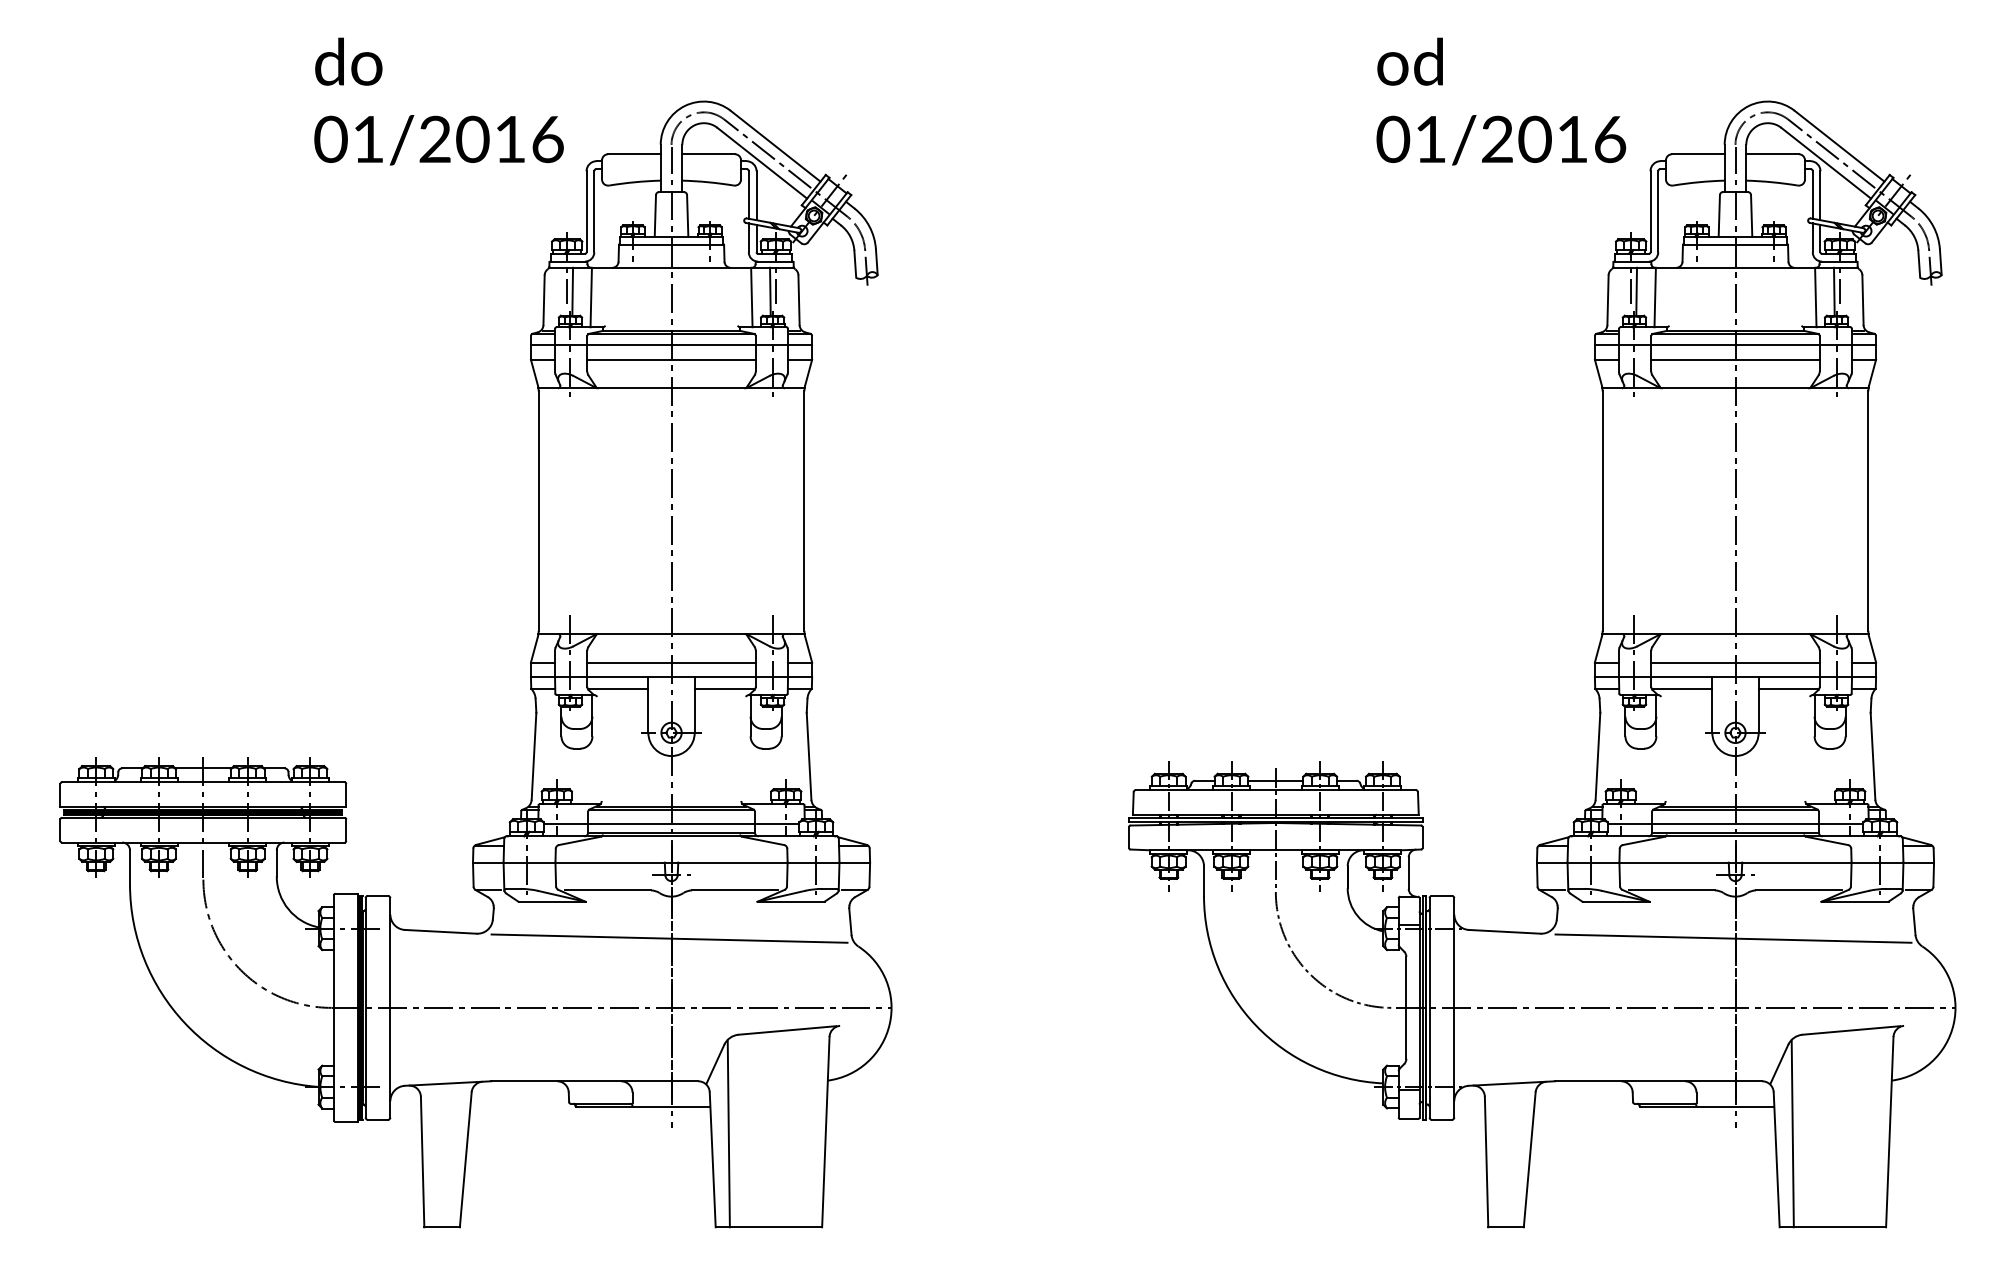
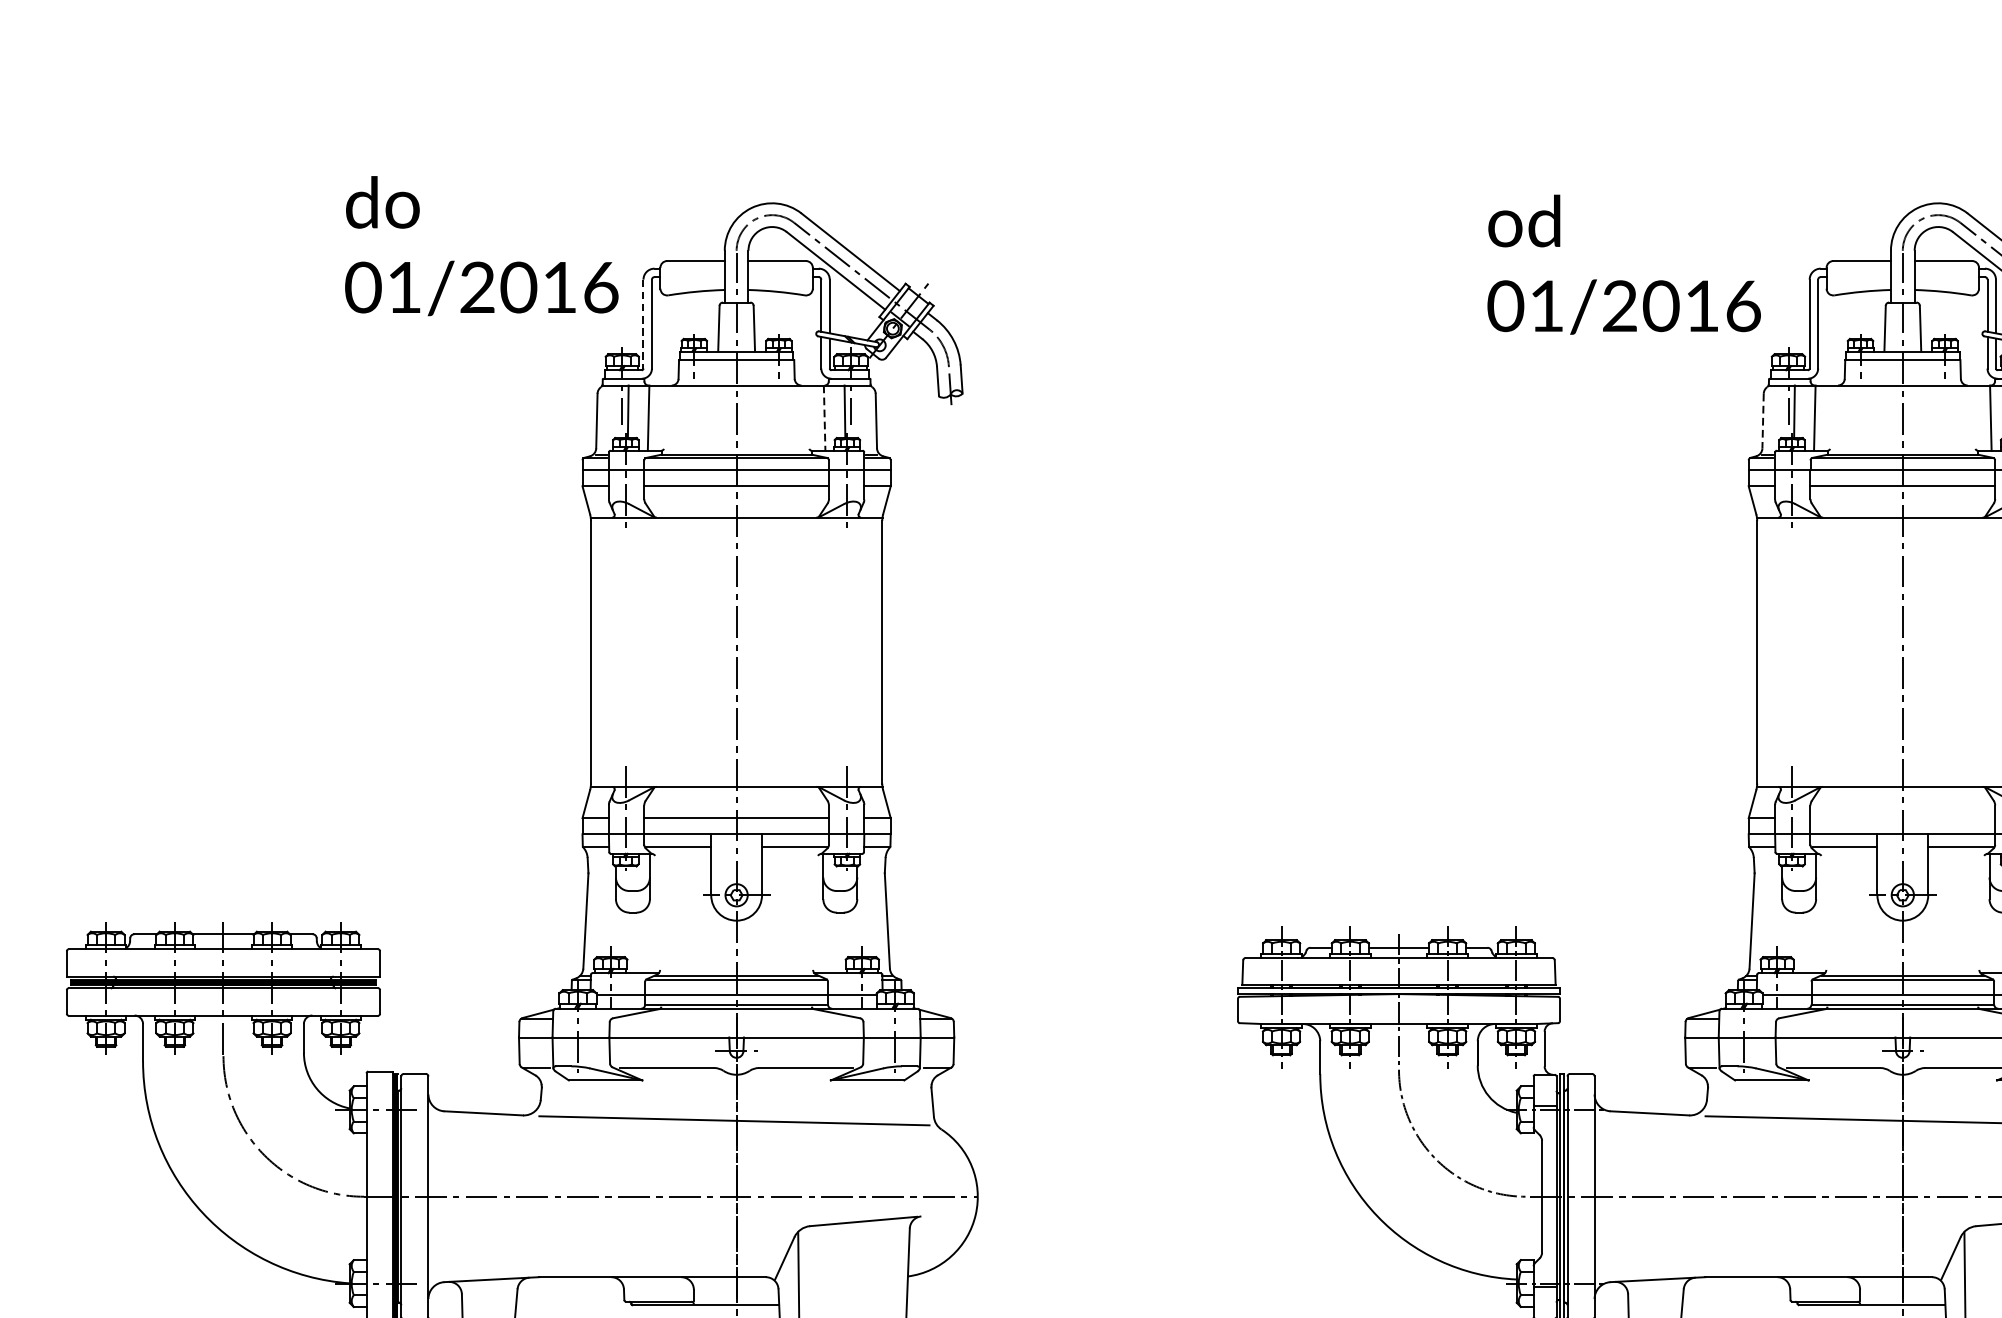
text: (438, 101) -> (481, 245), moved
text: (1501, 101) -> (1624, 264), moved
line: (586, 211) -> (643, 323), solid -> dashed
line: (751, 297) -> (824, 418), solid -> dashed
line: (1608, 300) -> (1763, 421), solid -> dashed
line: (1735, 662) -> (1902, 818), removed

